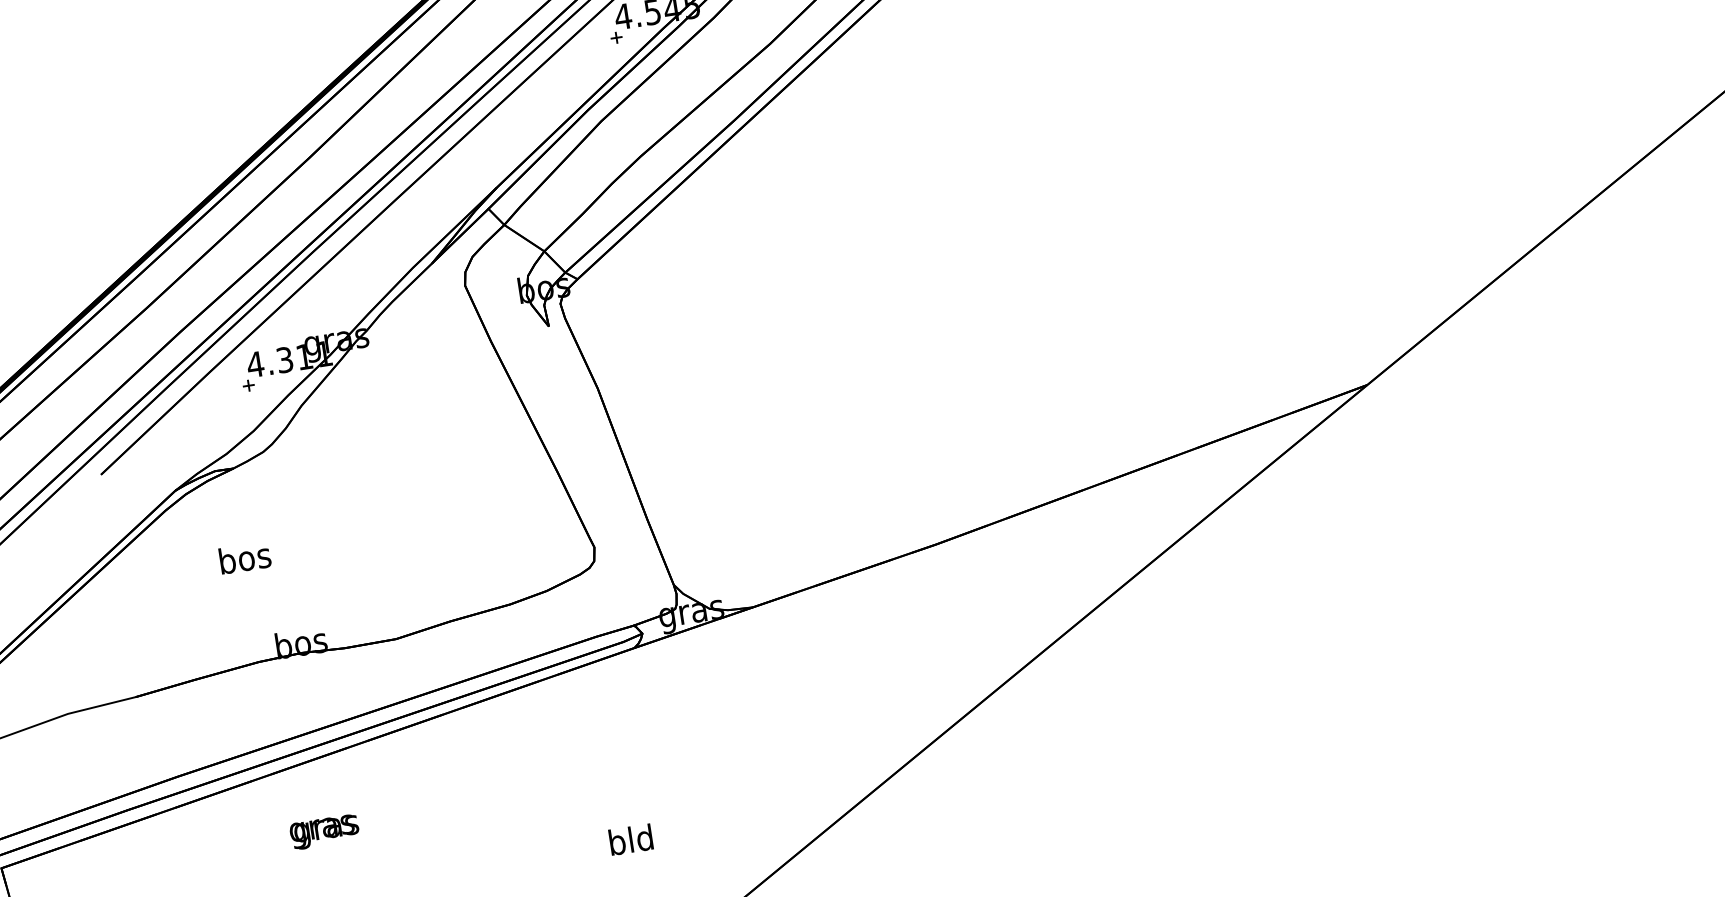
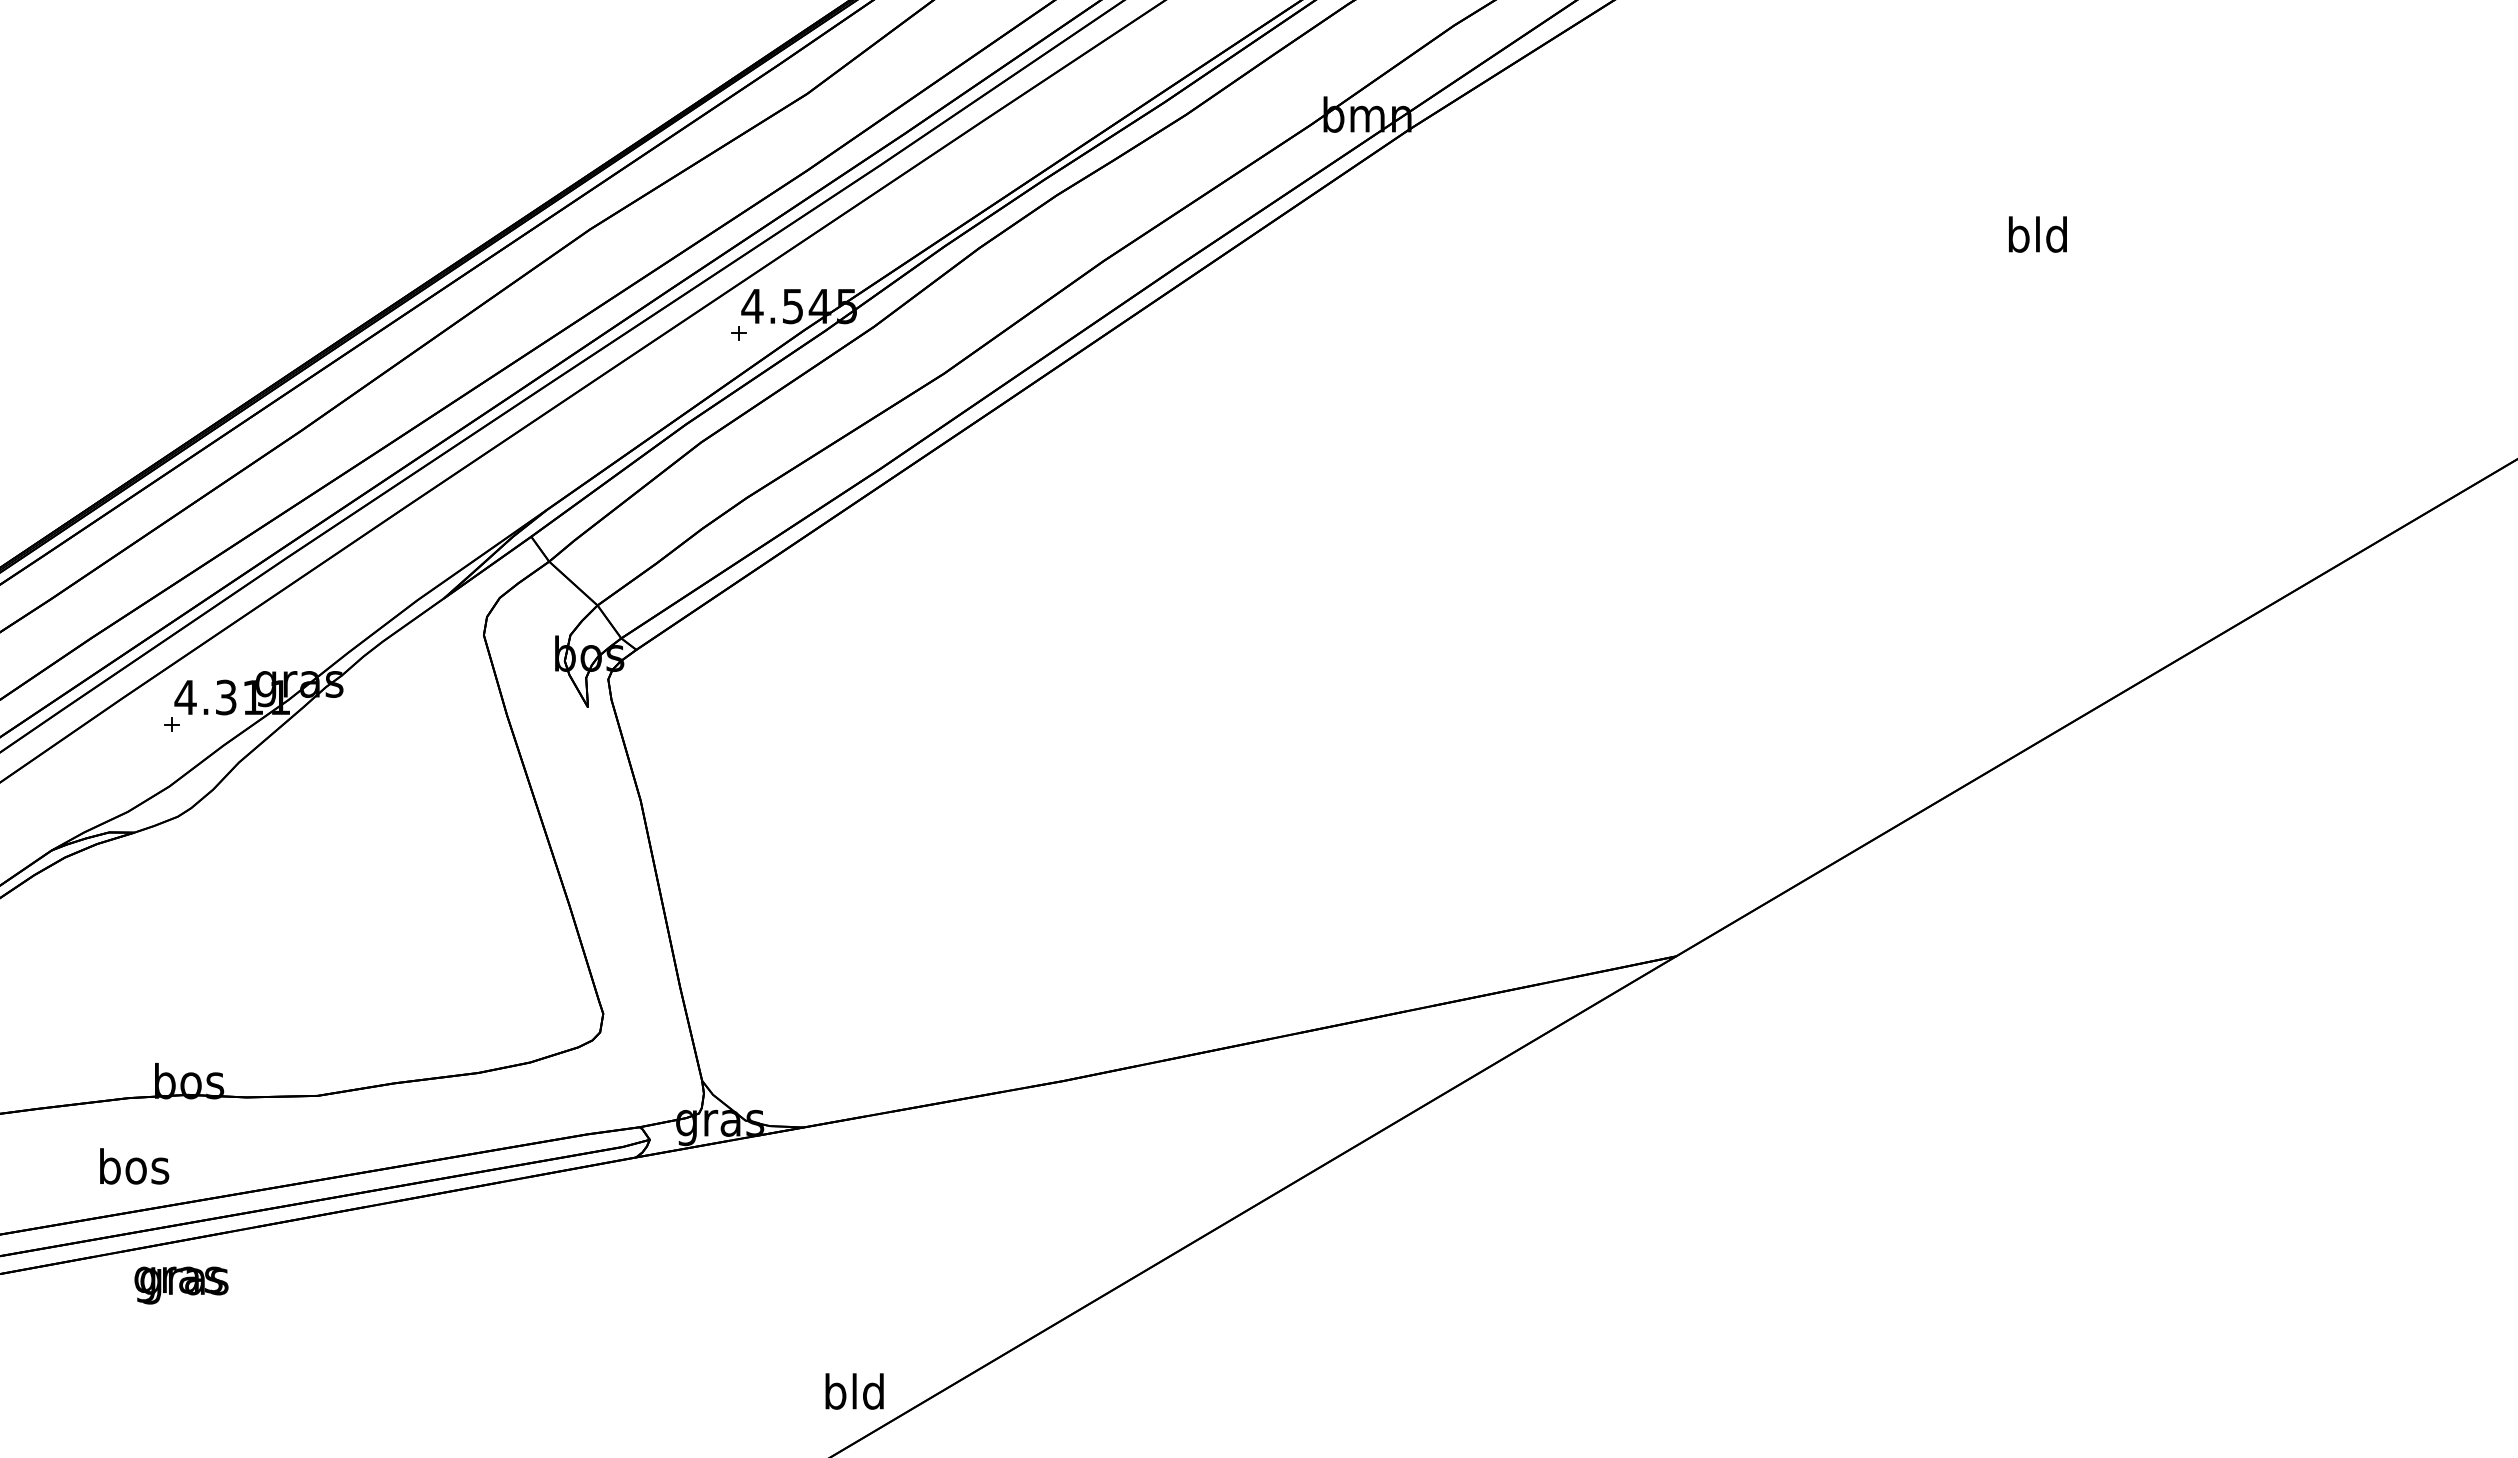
text: (245, 558) -> (134, 1166), moved
text: (324, 832) -> (181, 1285), moved
text: (630, 839) -> (854, 1391), moved

